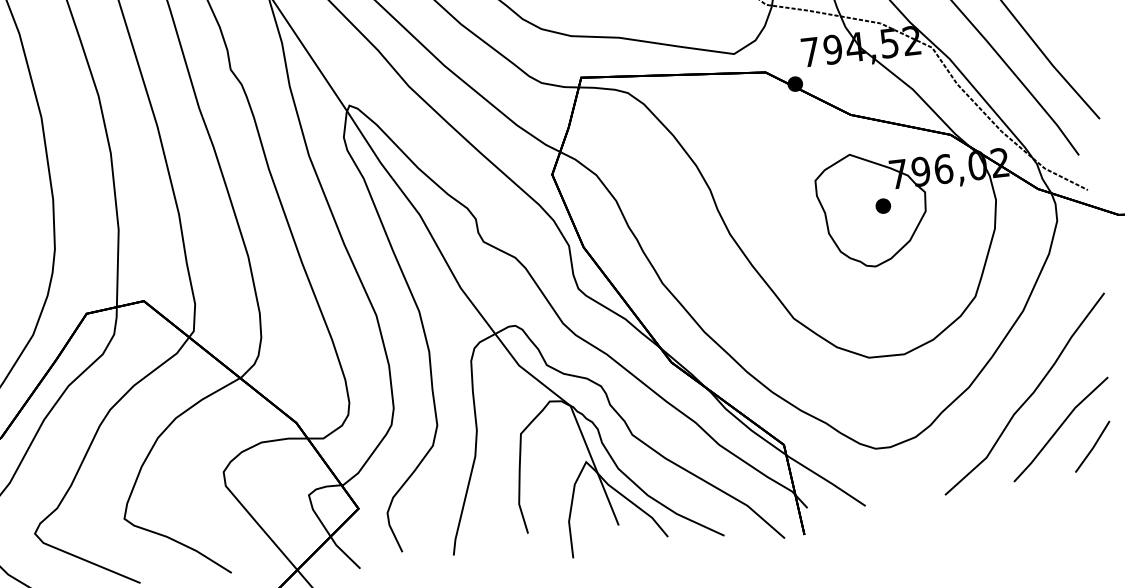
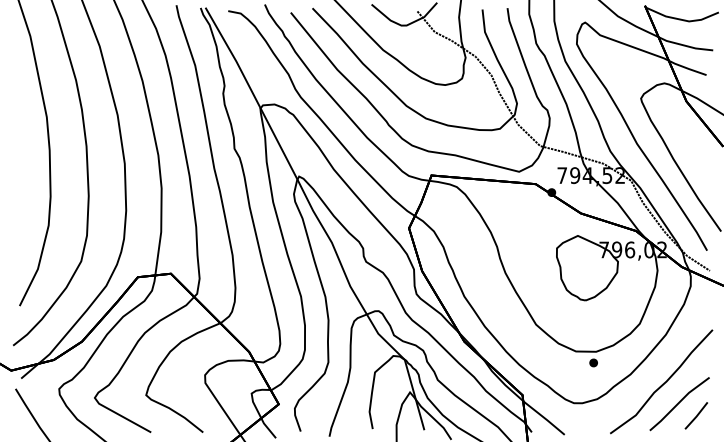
part: (882, 205) -> (593, 362), moved

